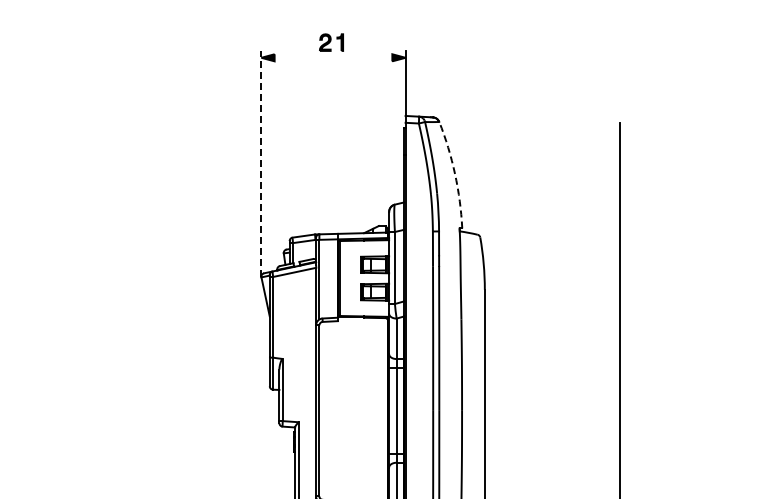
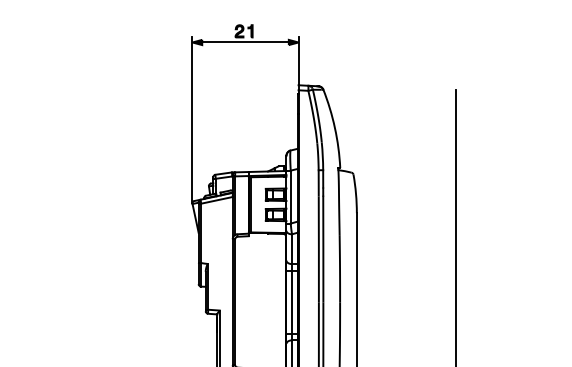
line: (333, 57) -> (245, 42), added
line: (261, 163) -> (192, 120), dashed -> solid
arc: (455, 174) -> (335, 128), dashed -> solid

